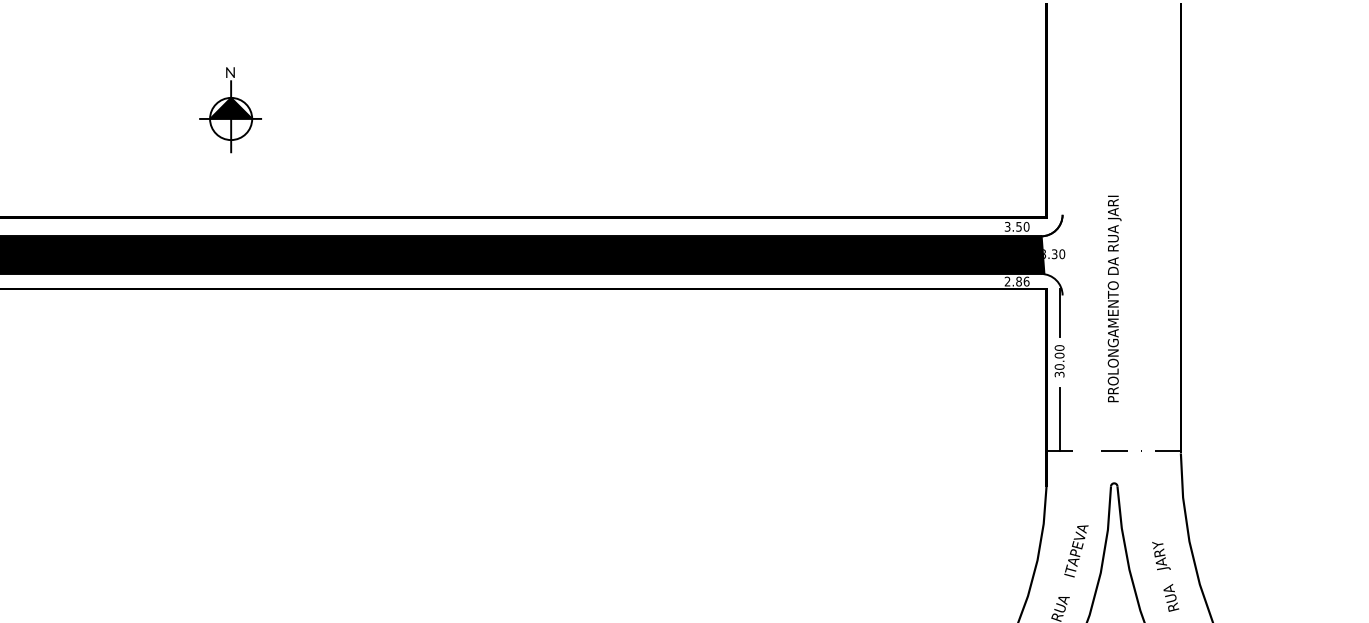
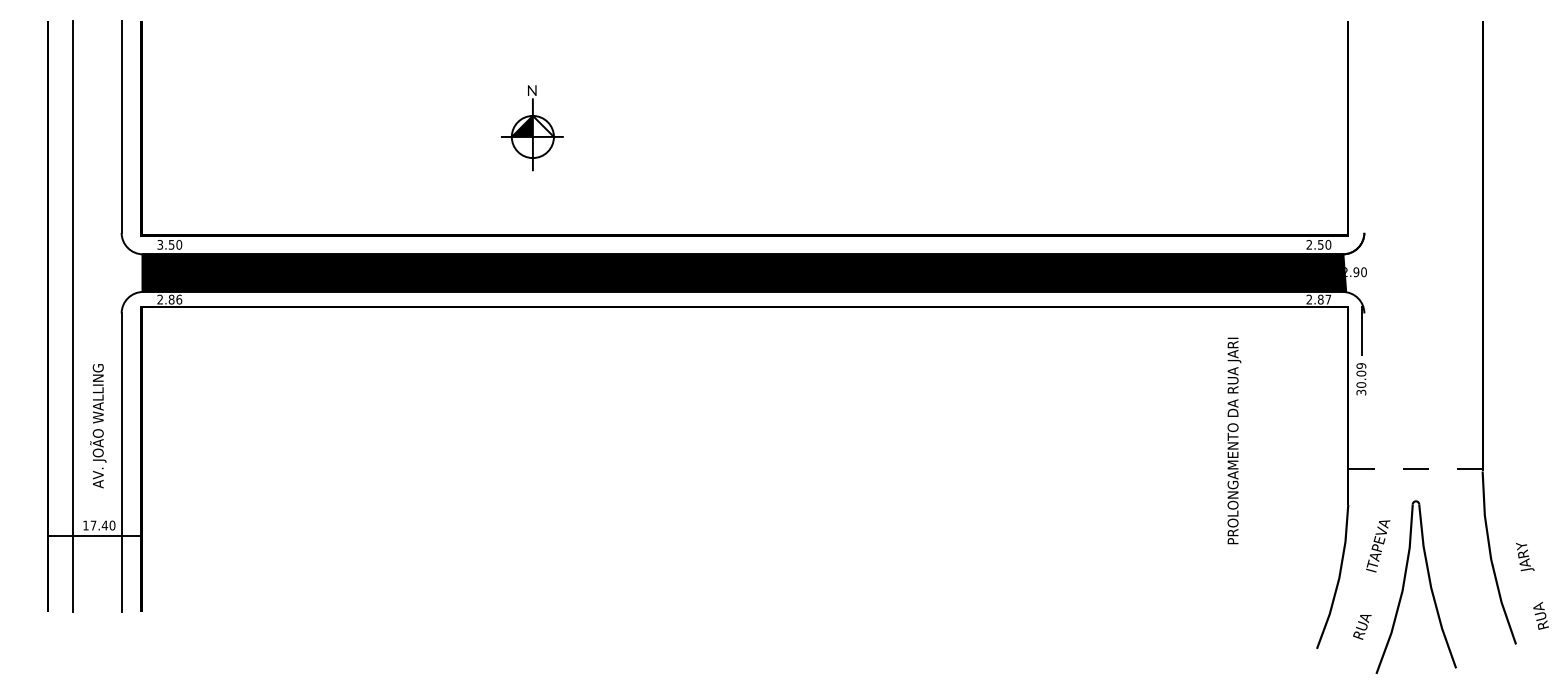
fill: (240, 108) -> (542, 126), removed
text: (1007, 226) -> (1309, 244), 3.50 -> 2.50
text: (1050, 253) -> (1352, 271), 3.30 -> 2.90
text: (1026, 281) -> (1328, 299), 2.86 -> 2.87
text: (1114, 298) -> (1234, 440), moved
text: (1059, 347) -> (1361, 365), 30.00 -> 30.09
line: (1059, 418) -> (1361, 436), removed
text: (1076, 551) -> (1378, 546), moved
text: (1161, 556) -> (1525, 557), moved
text: (1170, 597) -> (1540, 615), moved

